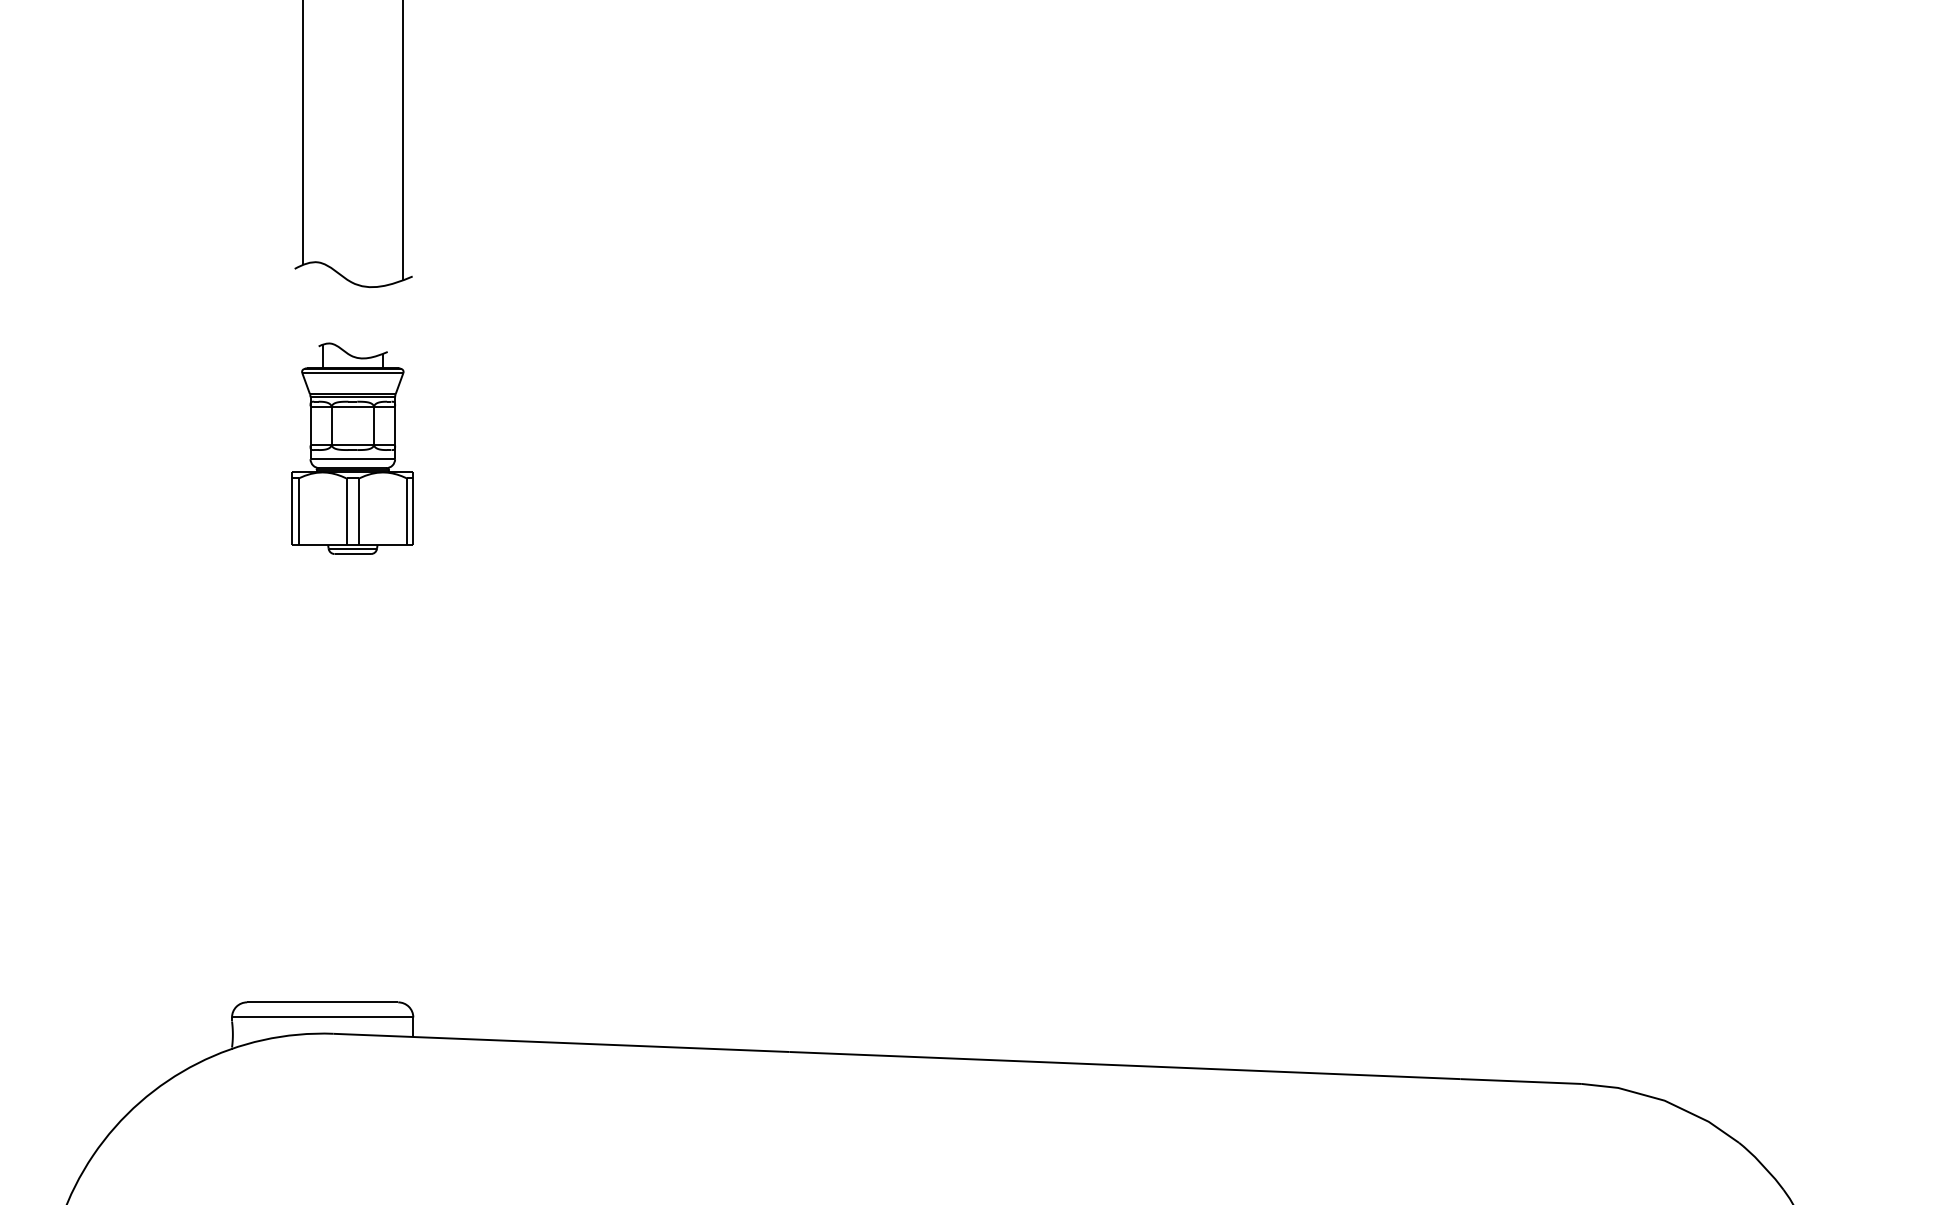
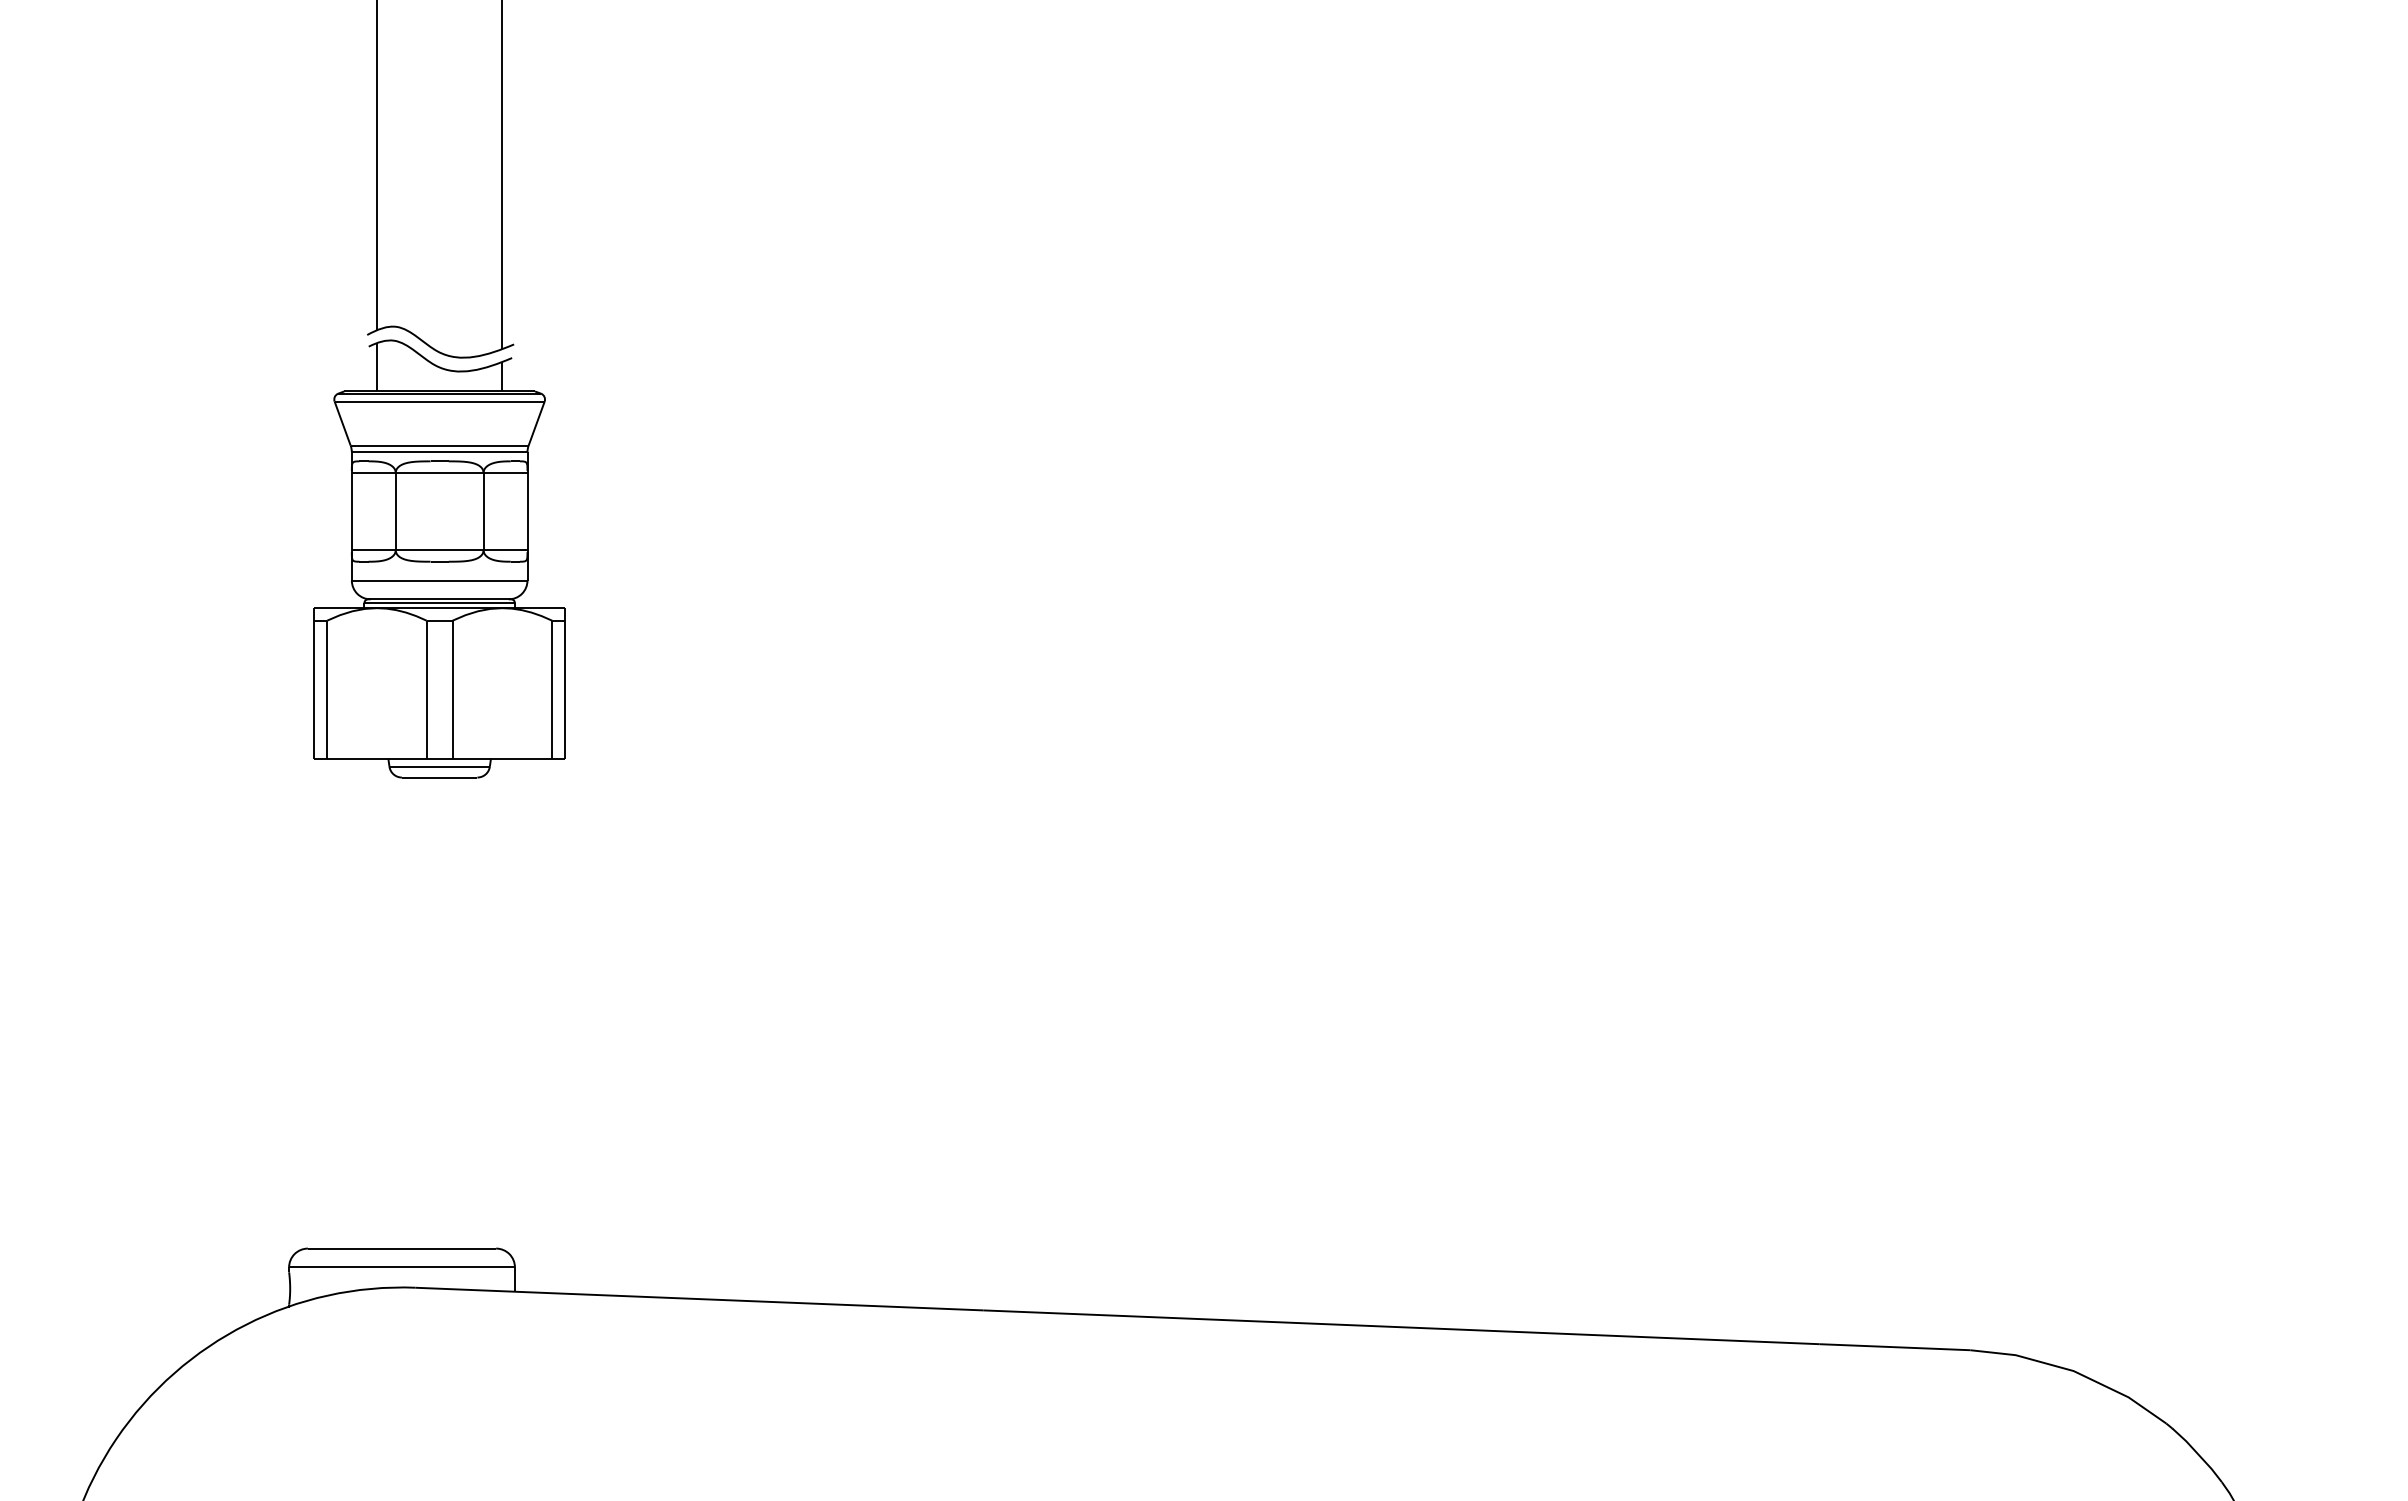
part: (352, 448) -> (439, 558), size x1.67

